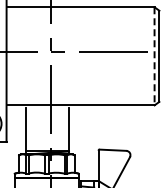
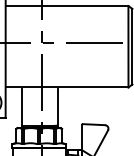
line: (154, 56) -> (128, 46), dashed -> solid

